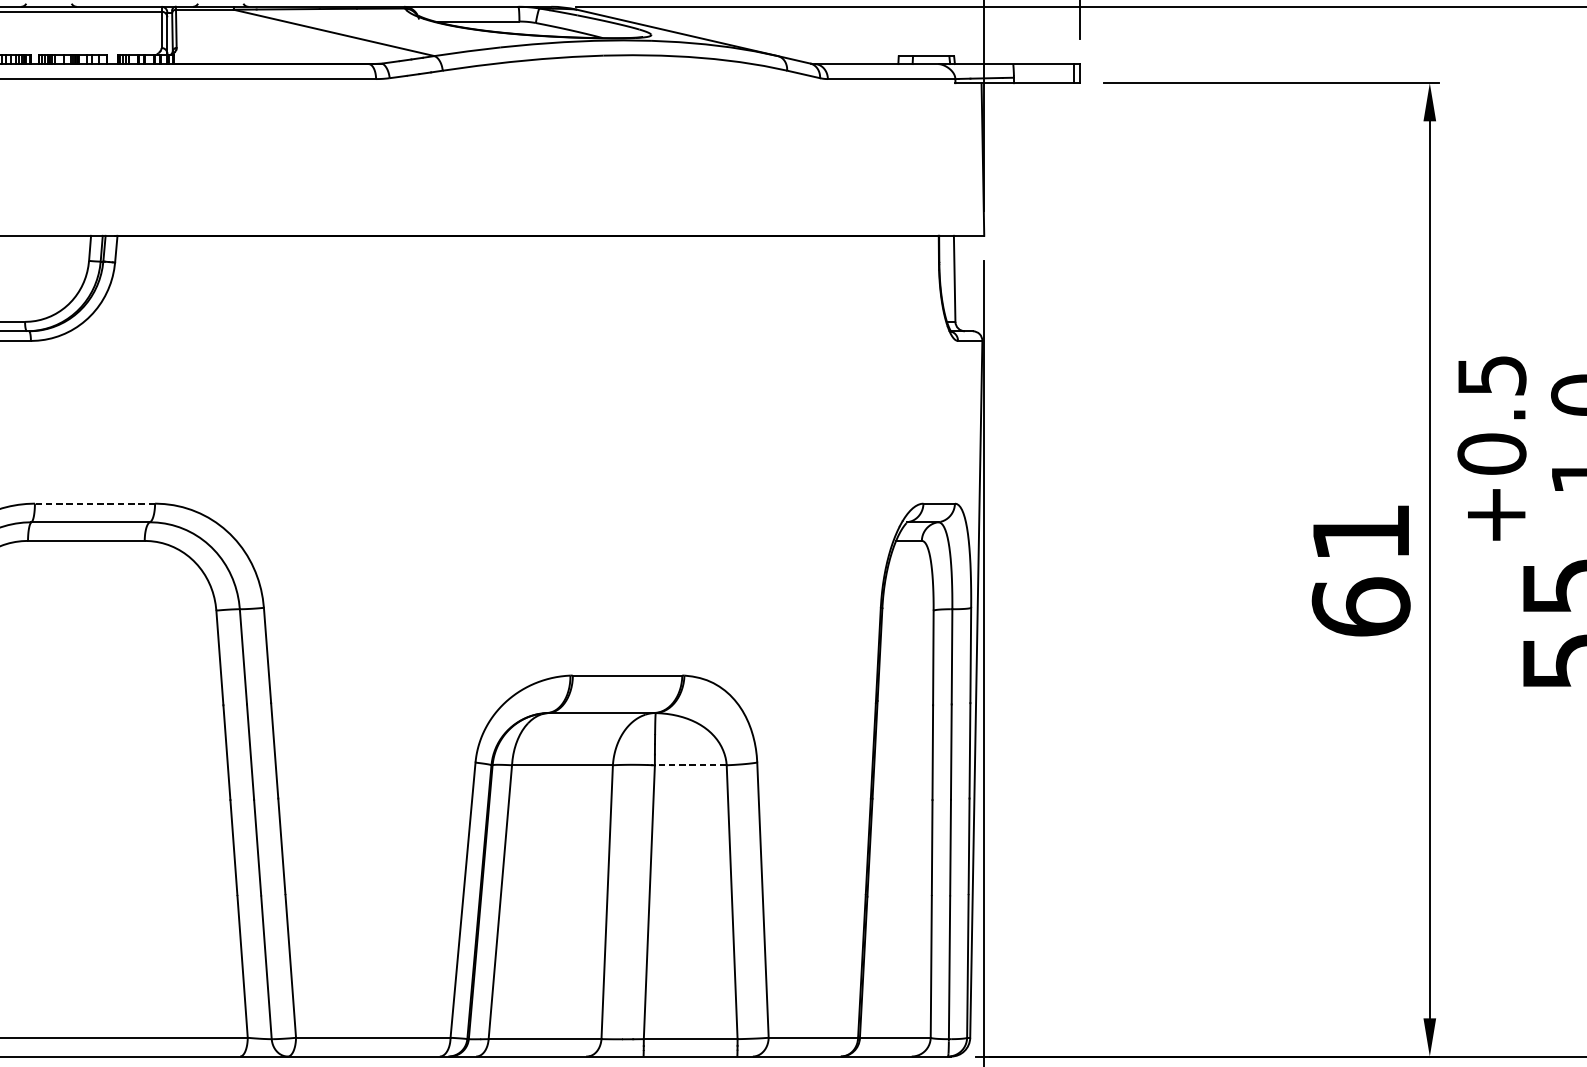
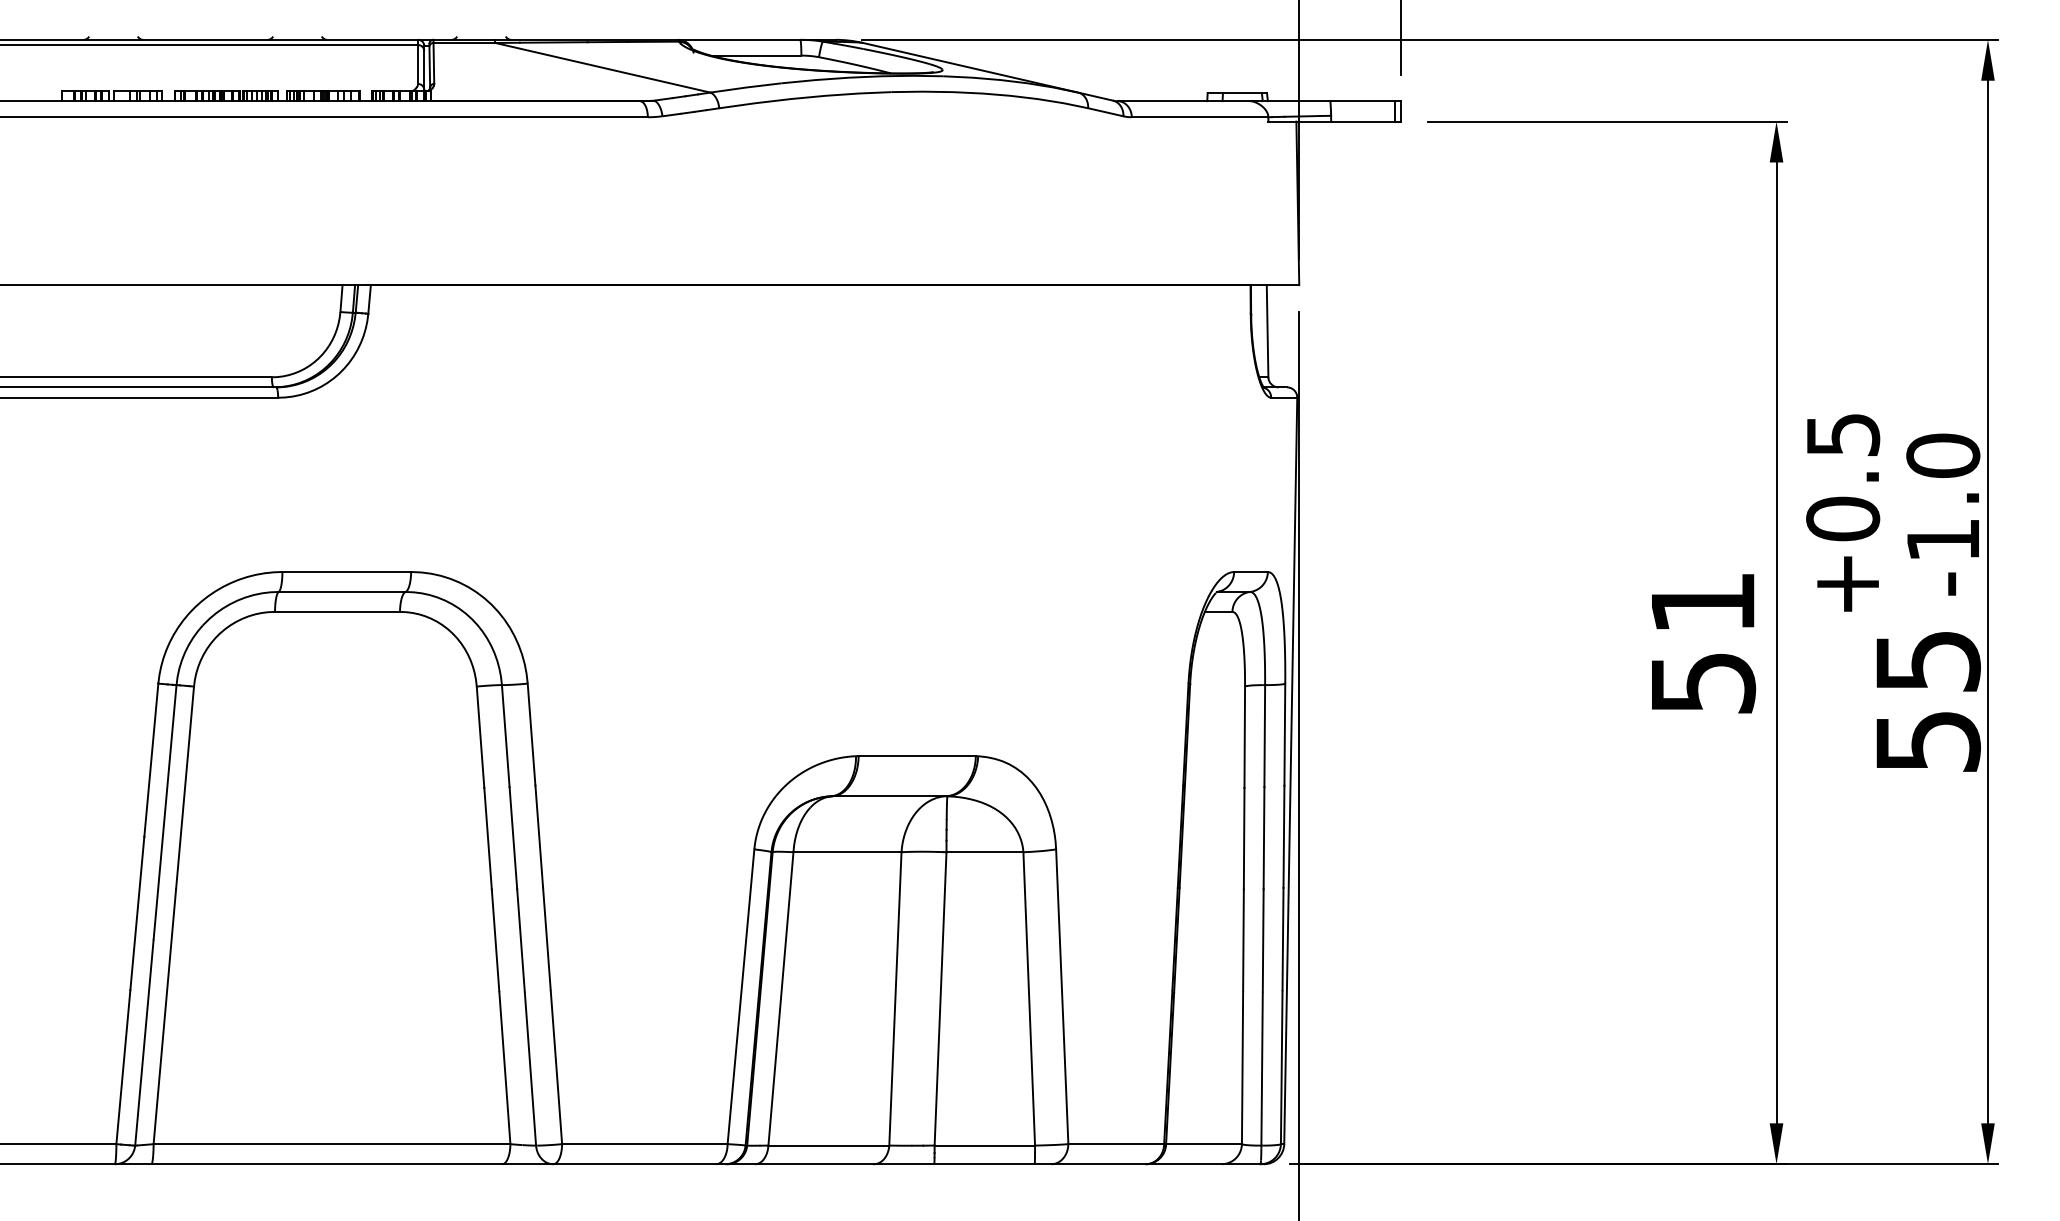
line: (94, 503) -> (346, 571), dashed -> solid
text: (1361, 606) -> (1703, 682), 61 -> 51
line: (690, 765) -> (984, 852), dashed -> solid

